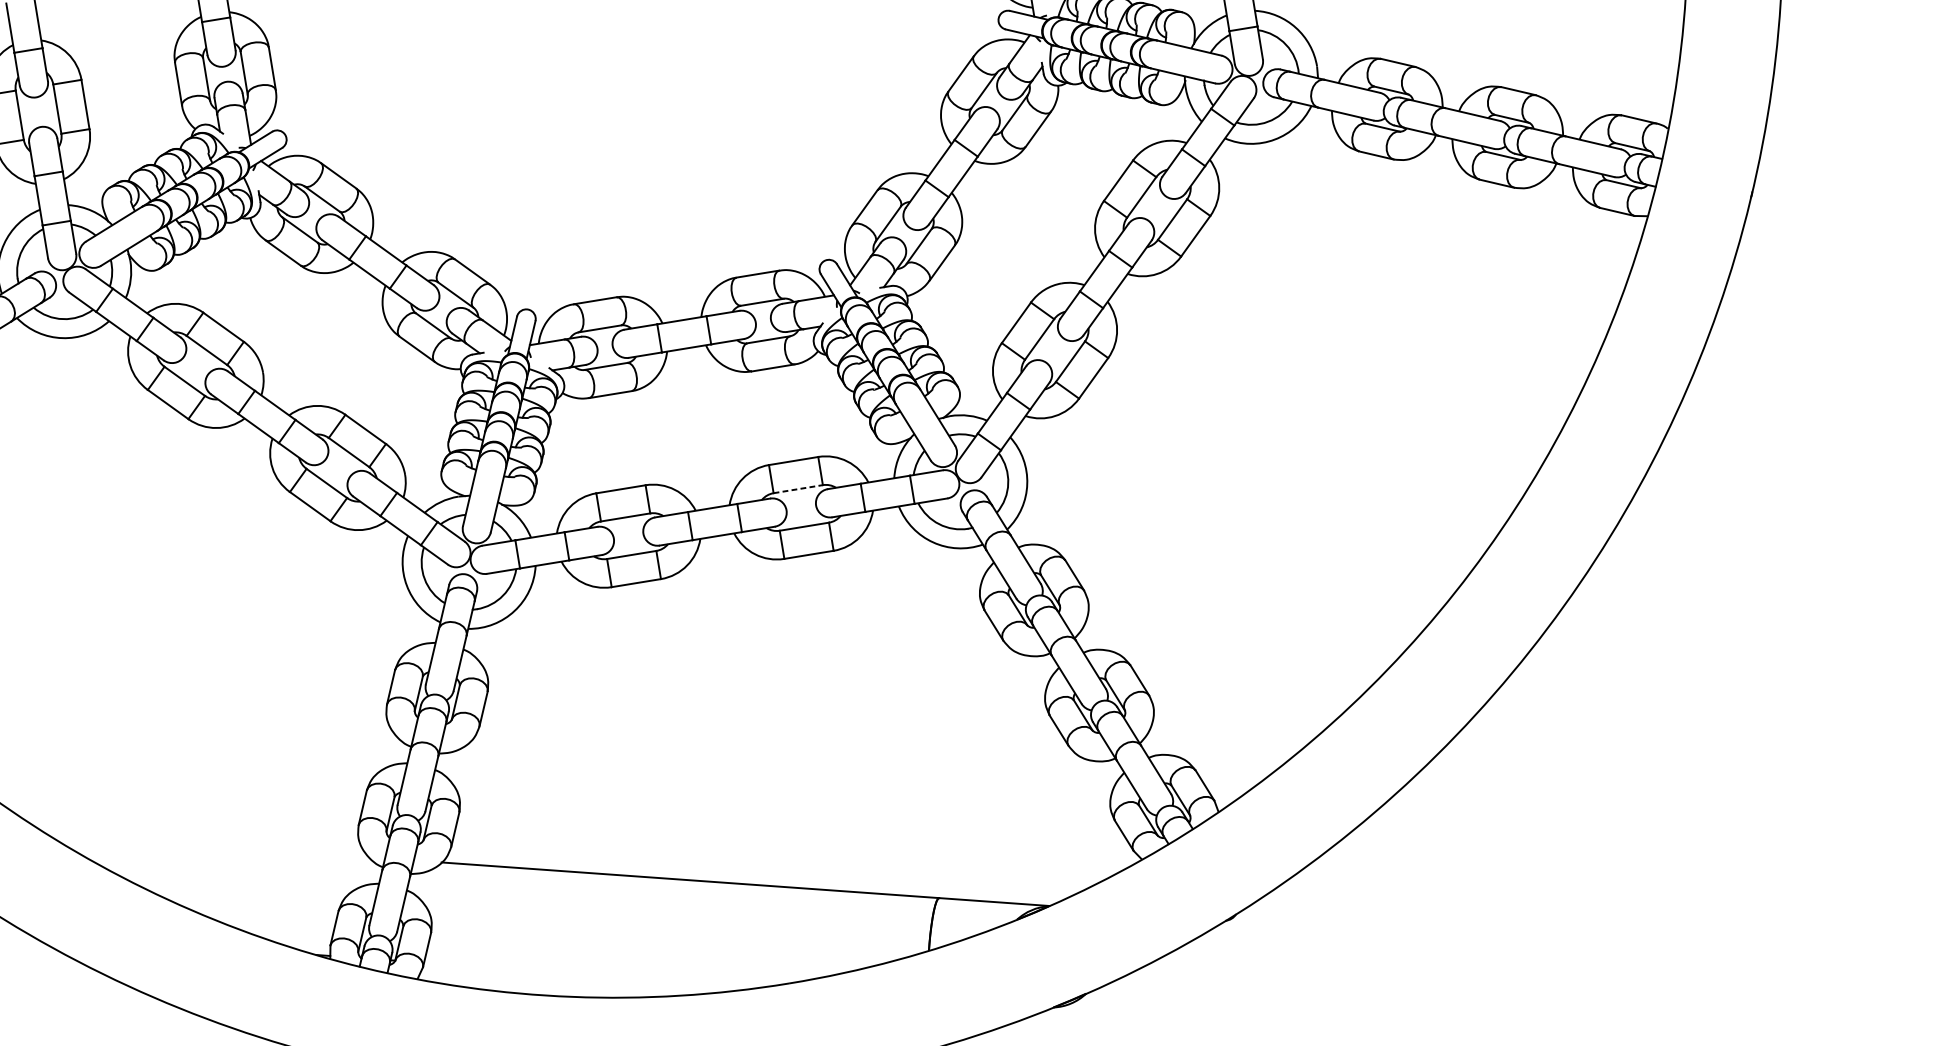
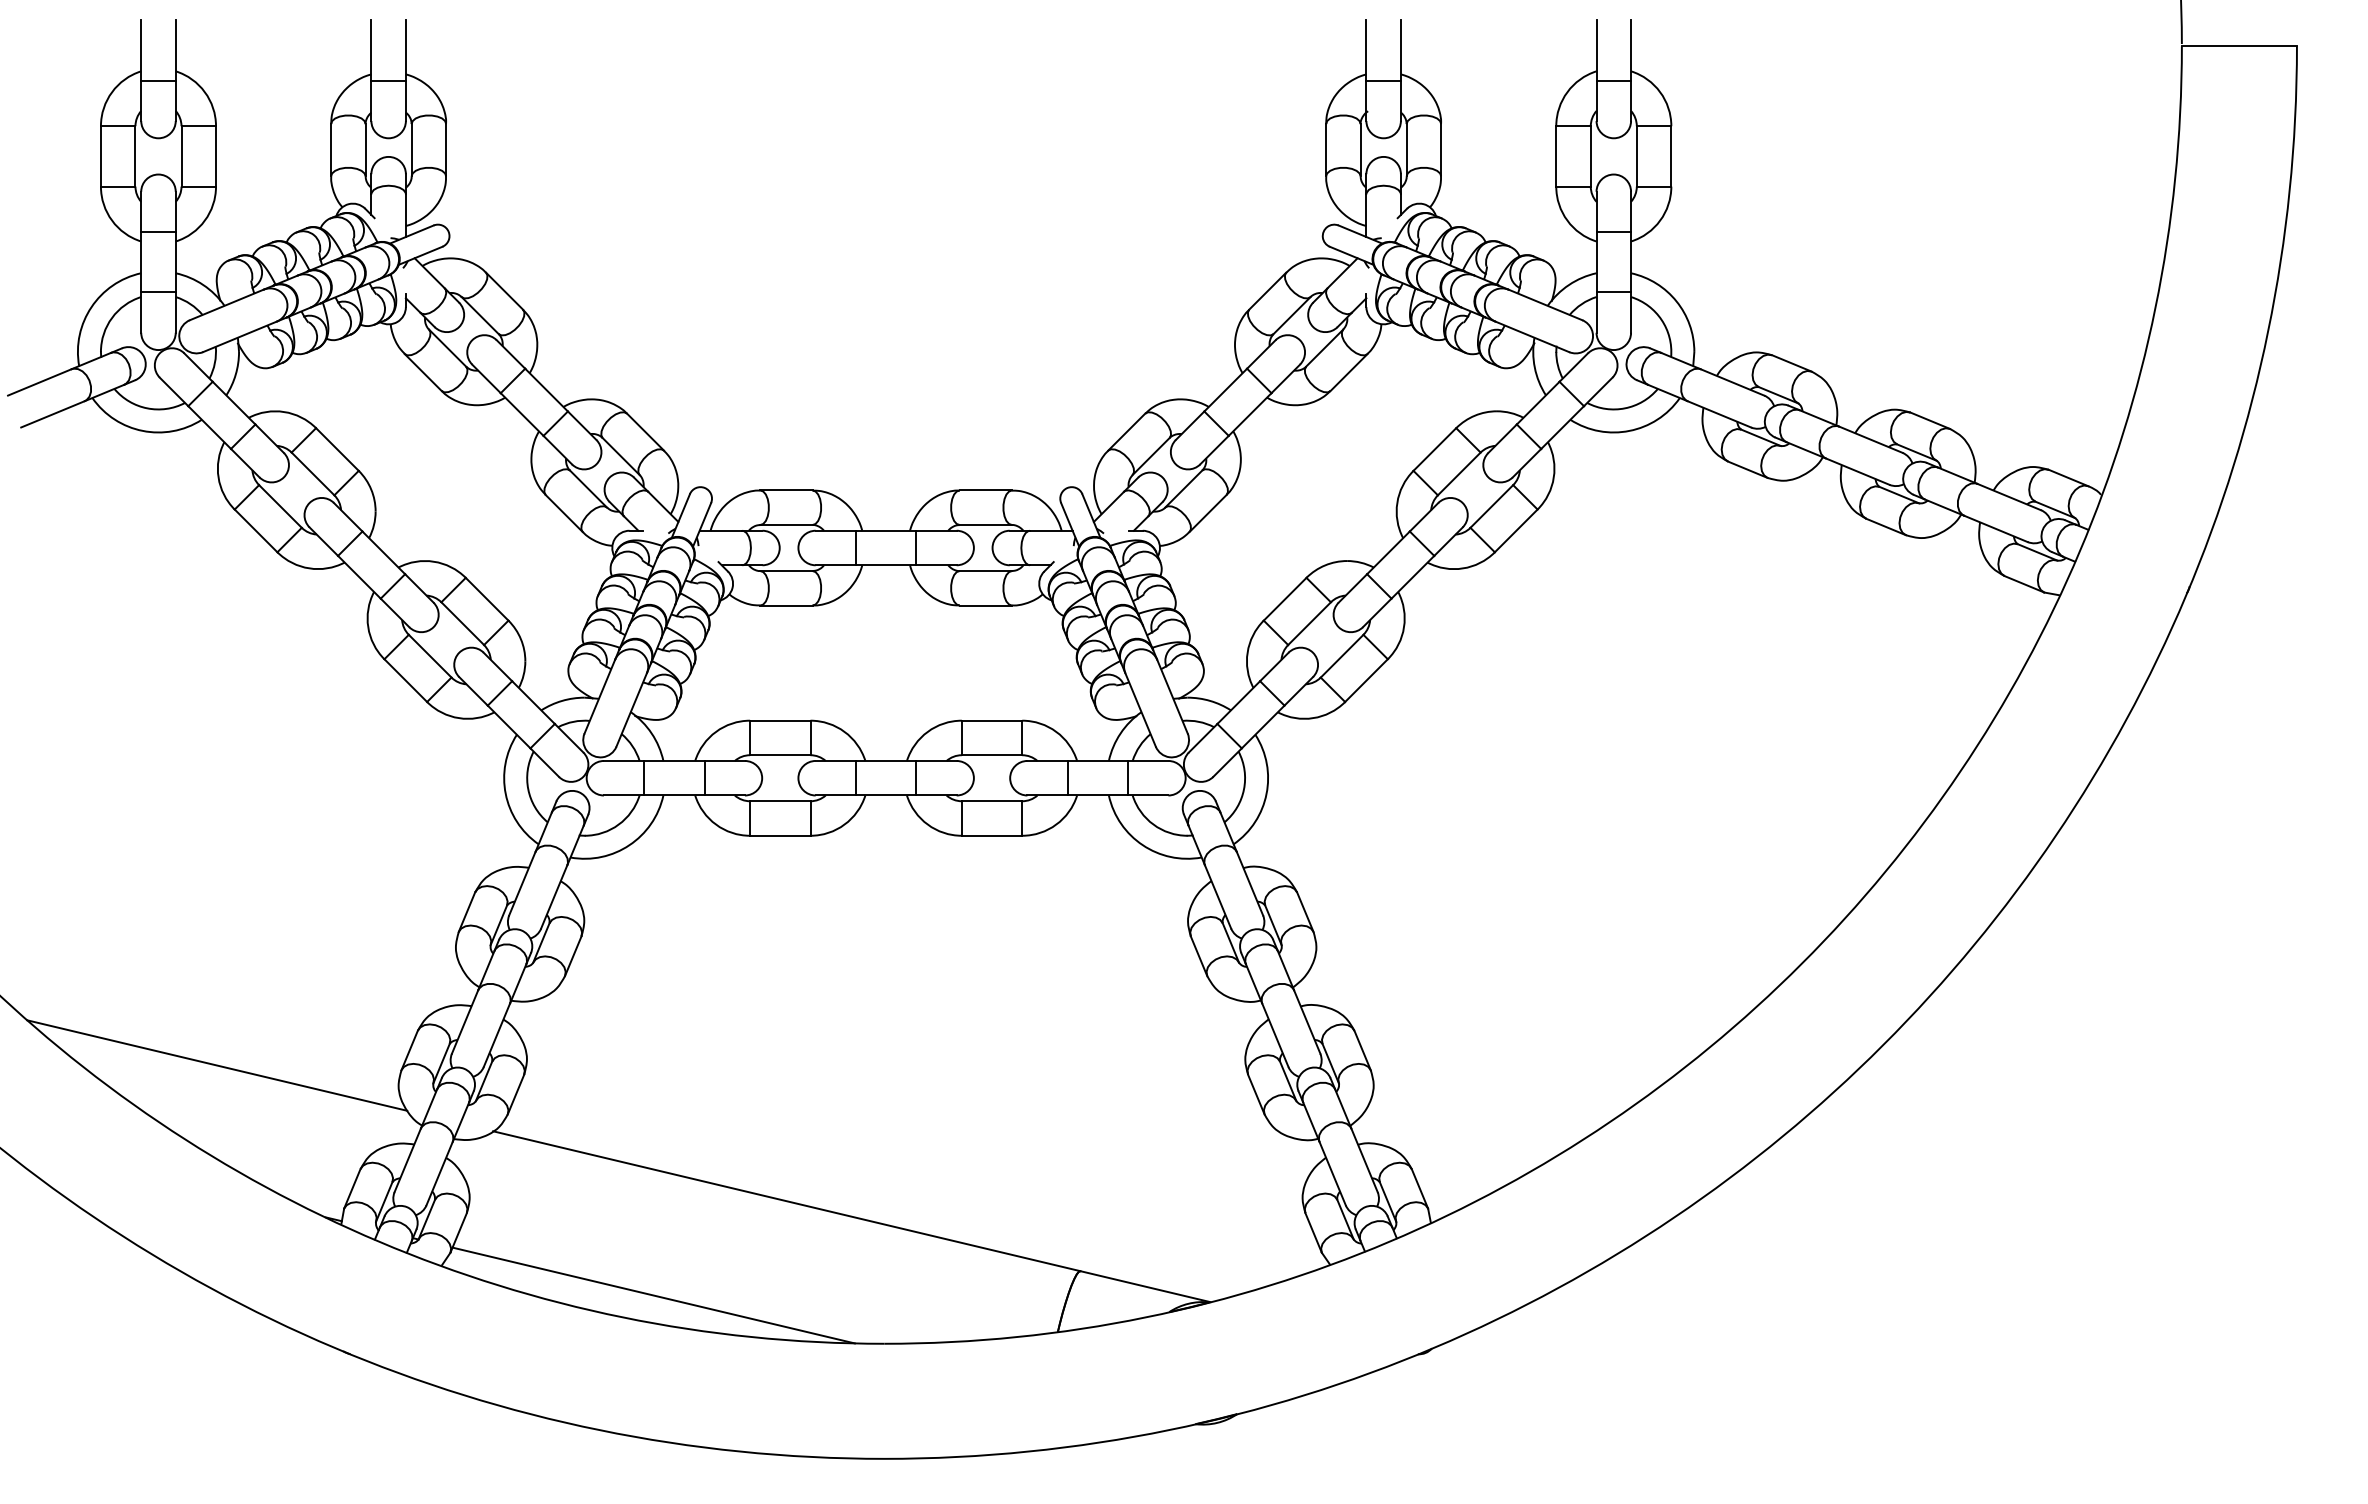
line: (798, 489) -> (992, 755), dashed -> solid
line: (208, 845) -> (217, 1065), added
line: (594, 974) -> (653, 1295), added

